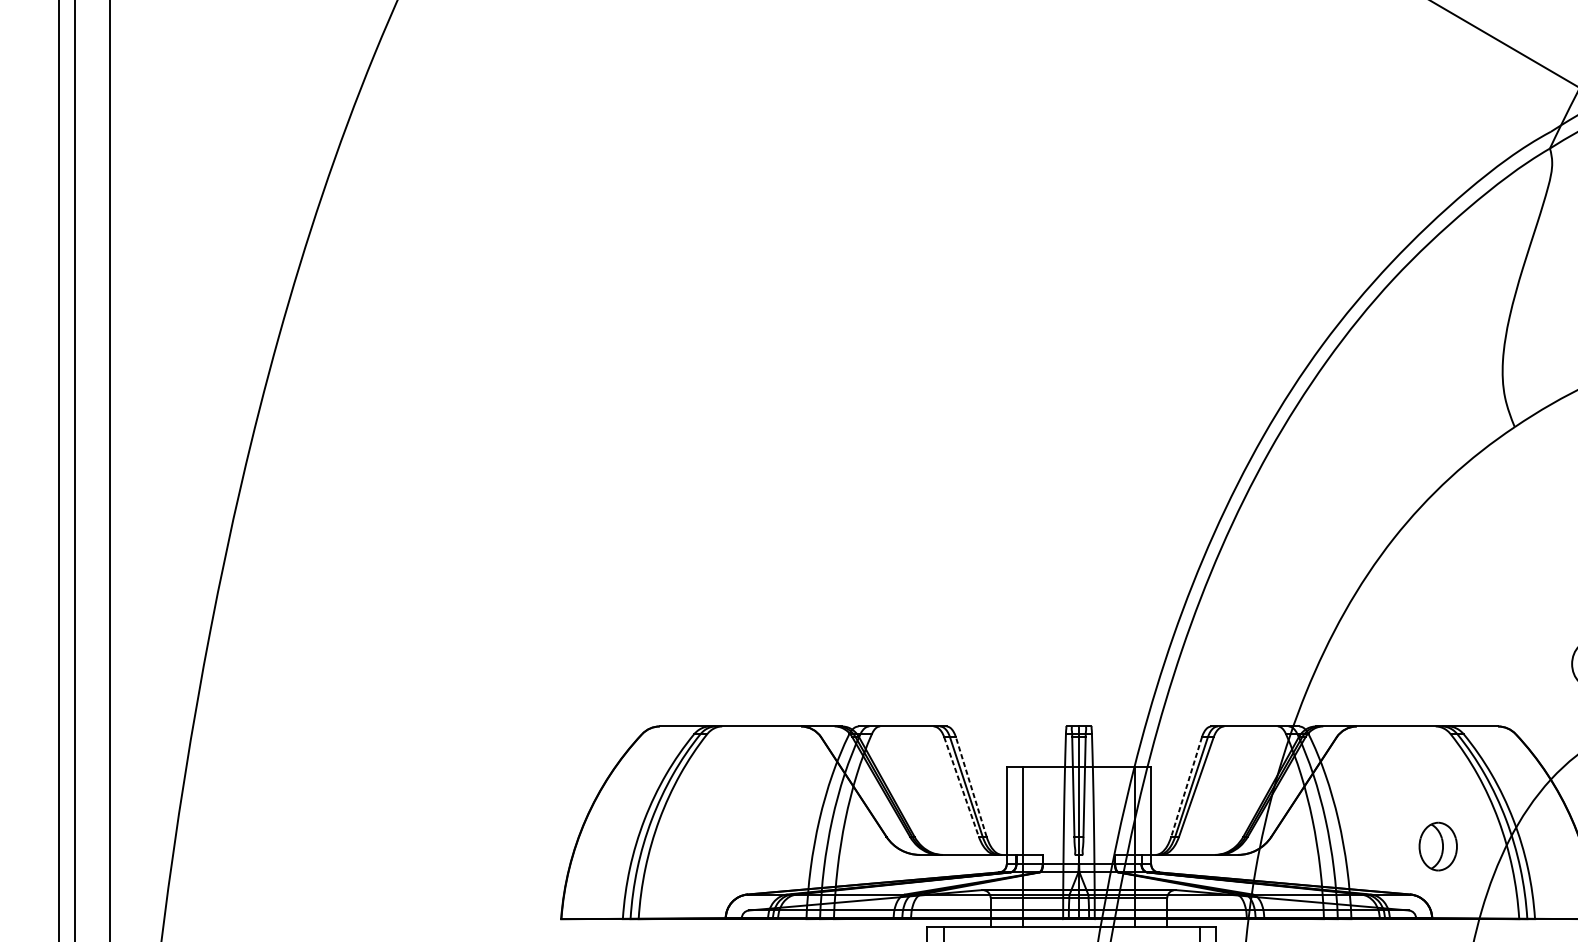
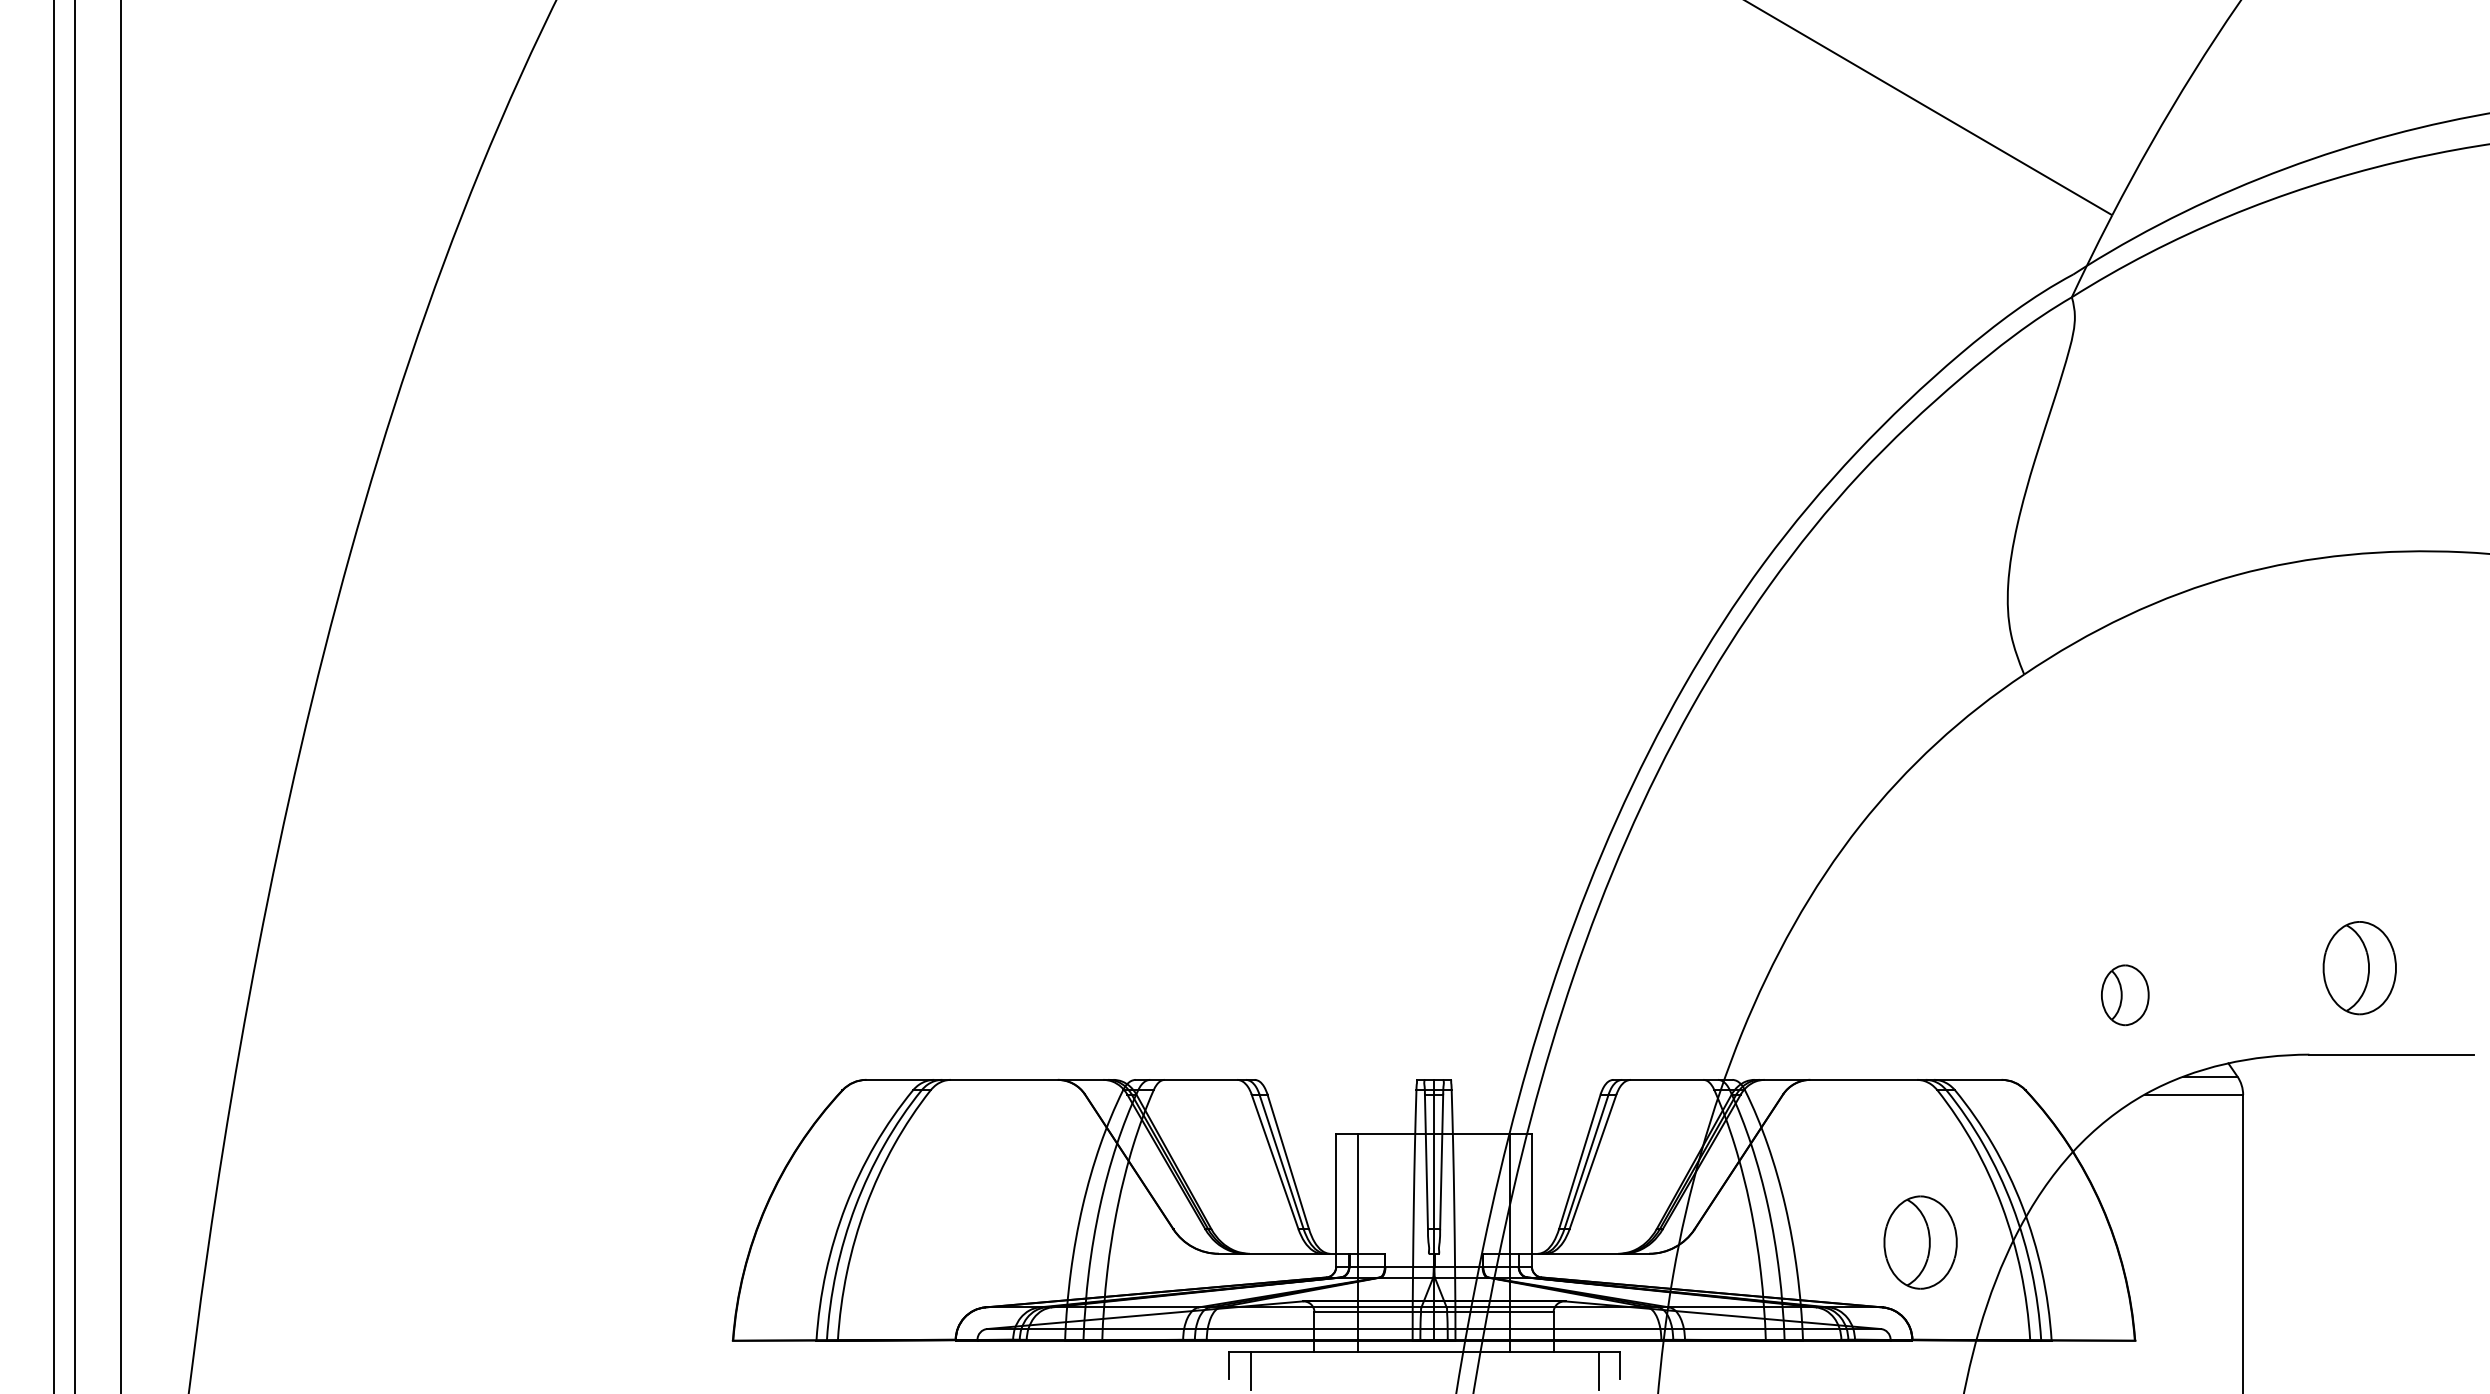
line: (971, 786) -> (1288, 1161), dashed -> solid
line: (961, 787) -> (1275, 1162), dashed -> solid
line: (1186, 787) -> (1579, 1162), dashed -> solid
part: (1438, 846) -> (1920, 1242), size x1.43

